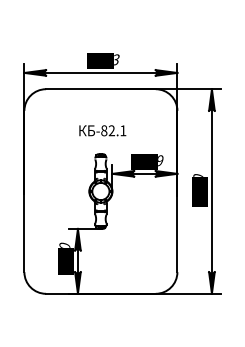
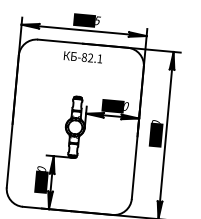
text: (116, 59) -> (97, 20), 3533 -> 3535
text: (102, 130) -> (83, 57), moved
text: (160, 160) -> (126, 106), 1509 -> 1500

